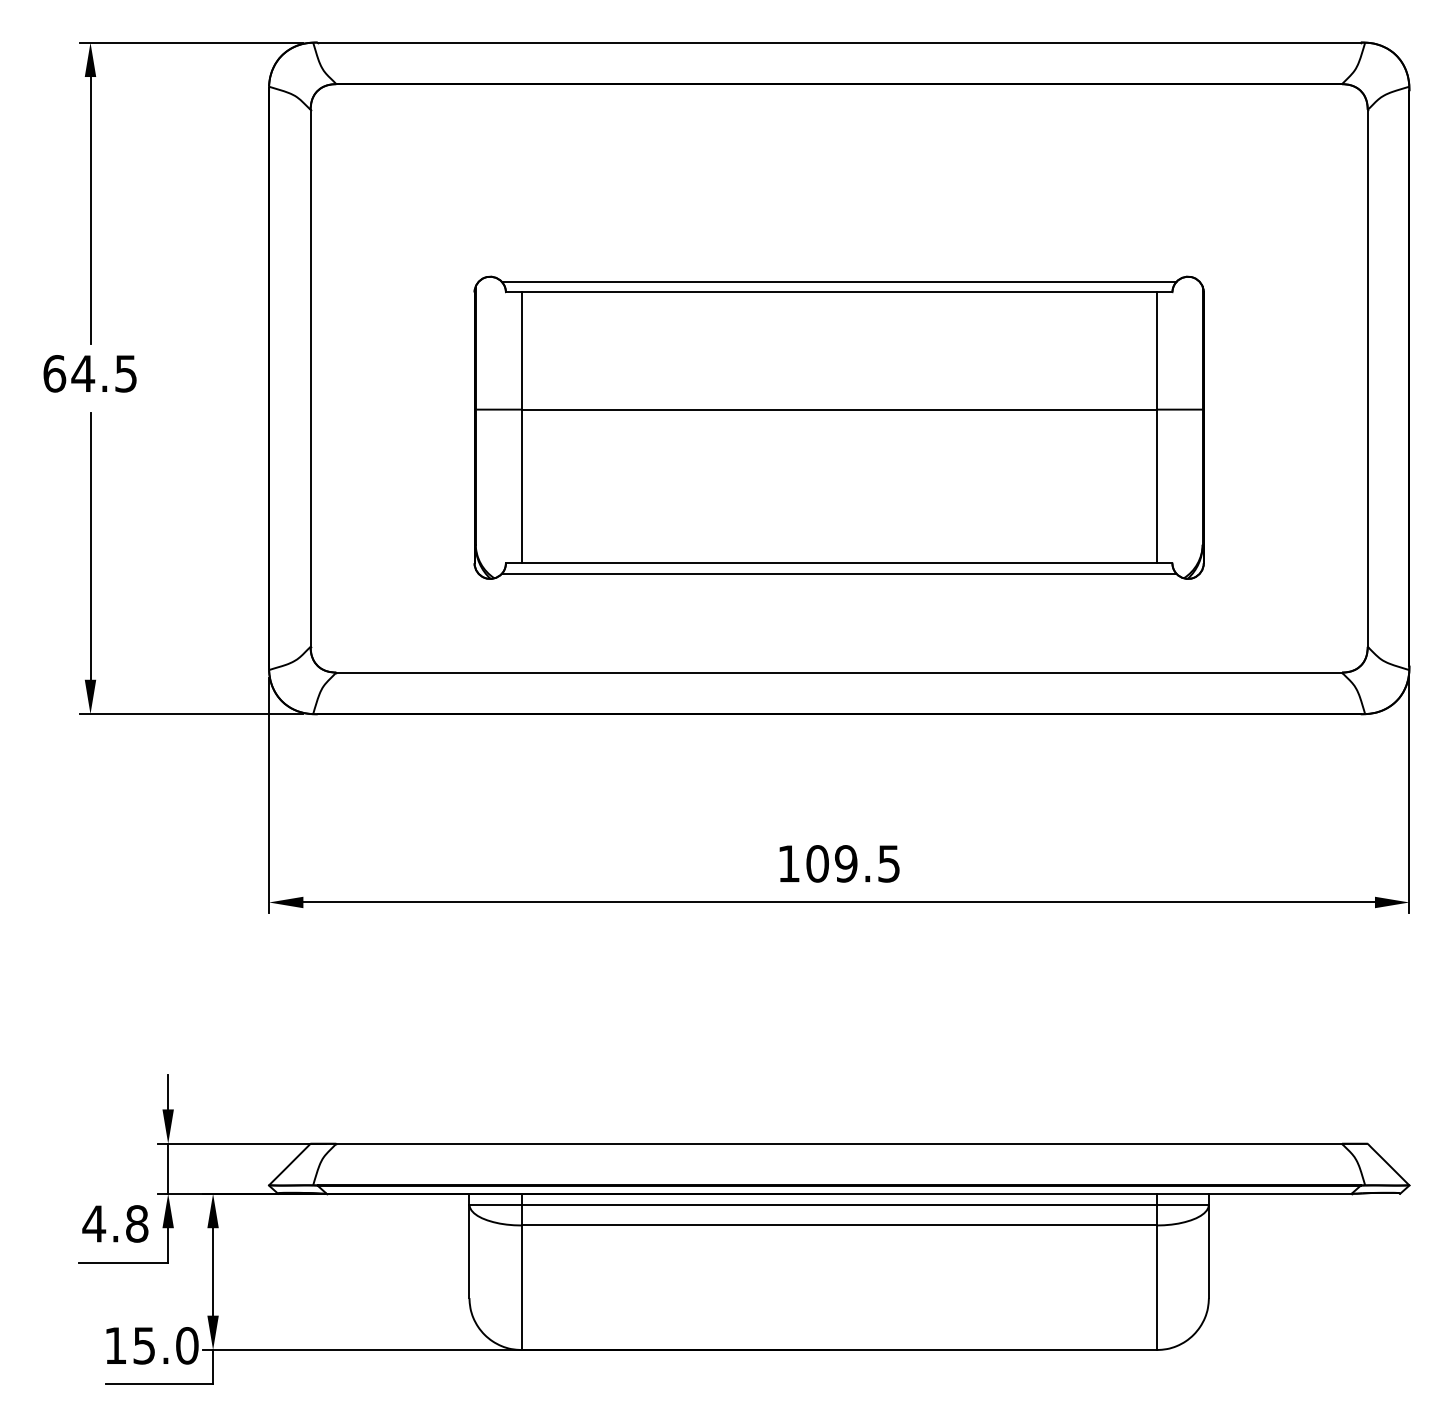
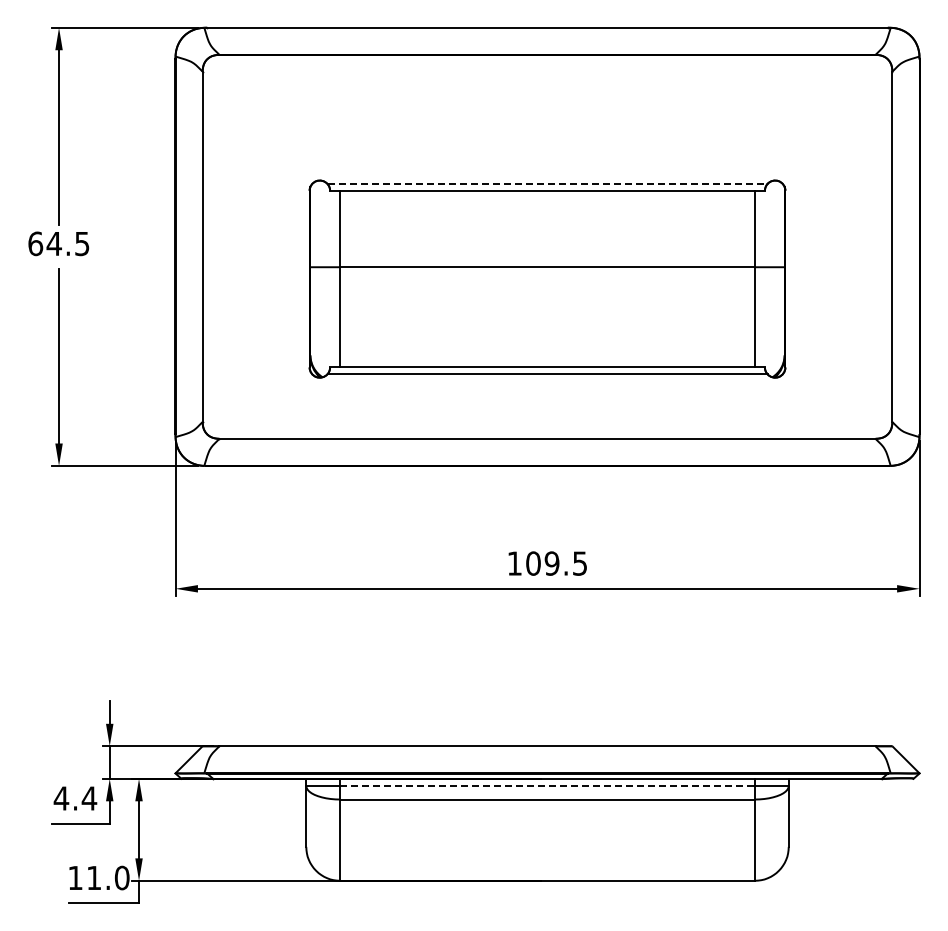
line: (839, 281) -> (547, 183), solid -> dashed
line: (840, 1203) -> (548, 785), solid -> dashed
text: (137, 1223) -> (89, 798), 4.8 -> 4.4
text: (143, 1346) -> (93, 878), 15.0 -> 11.0

